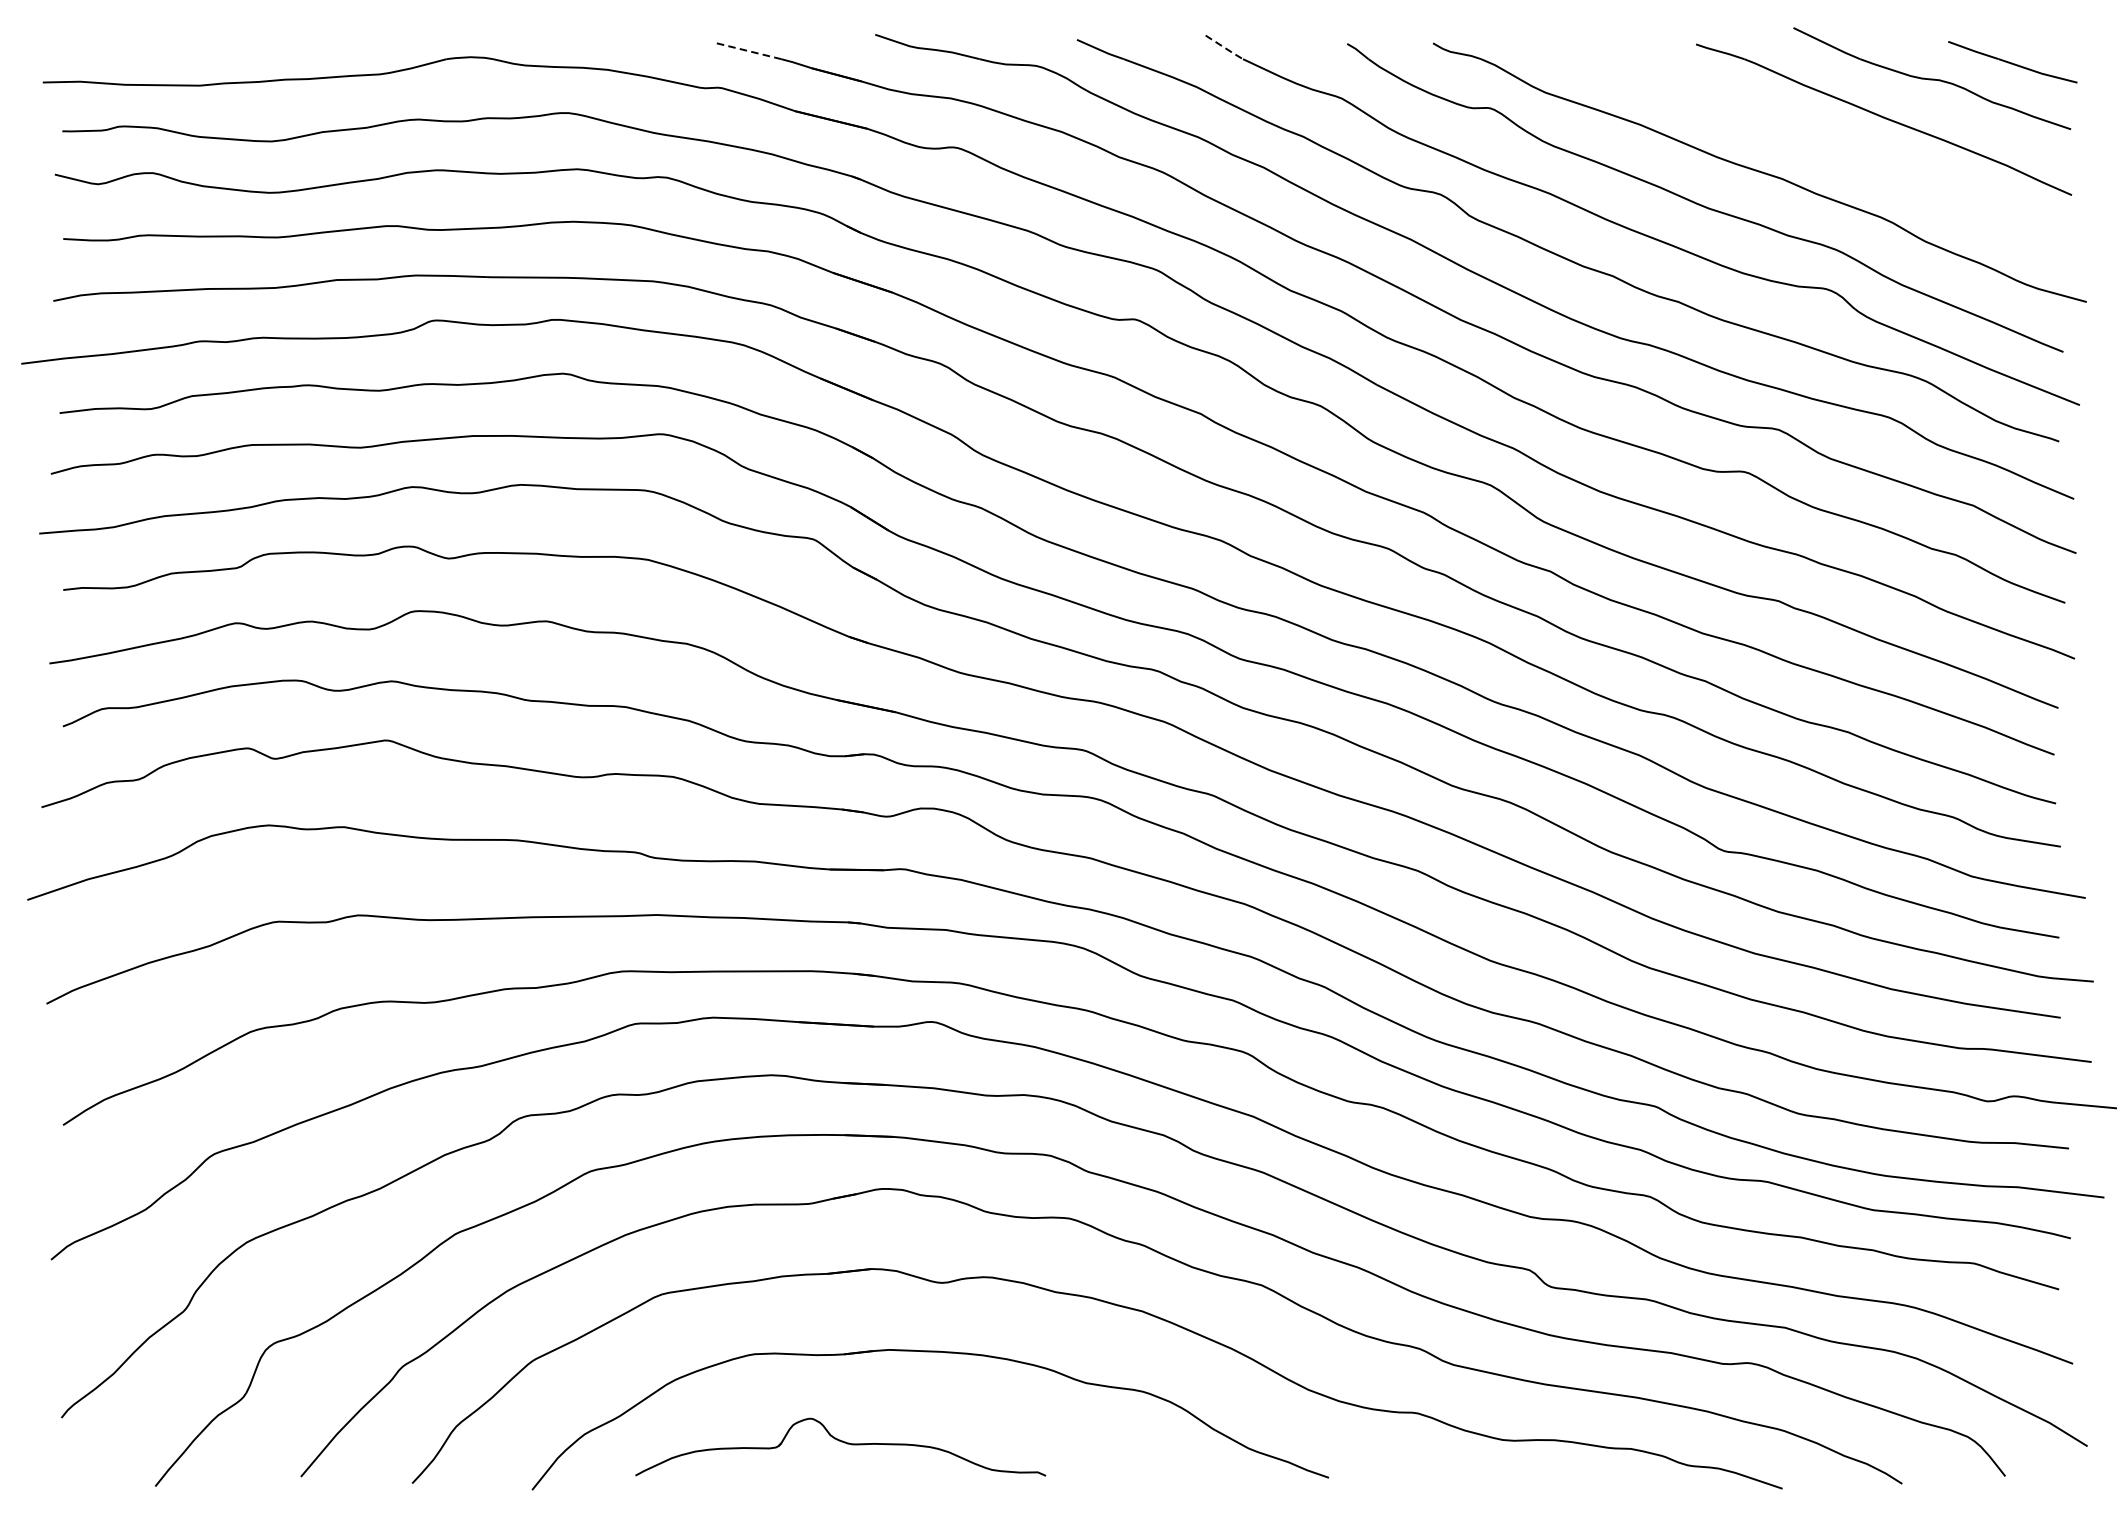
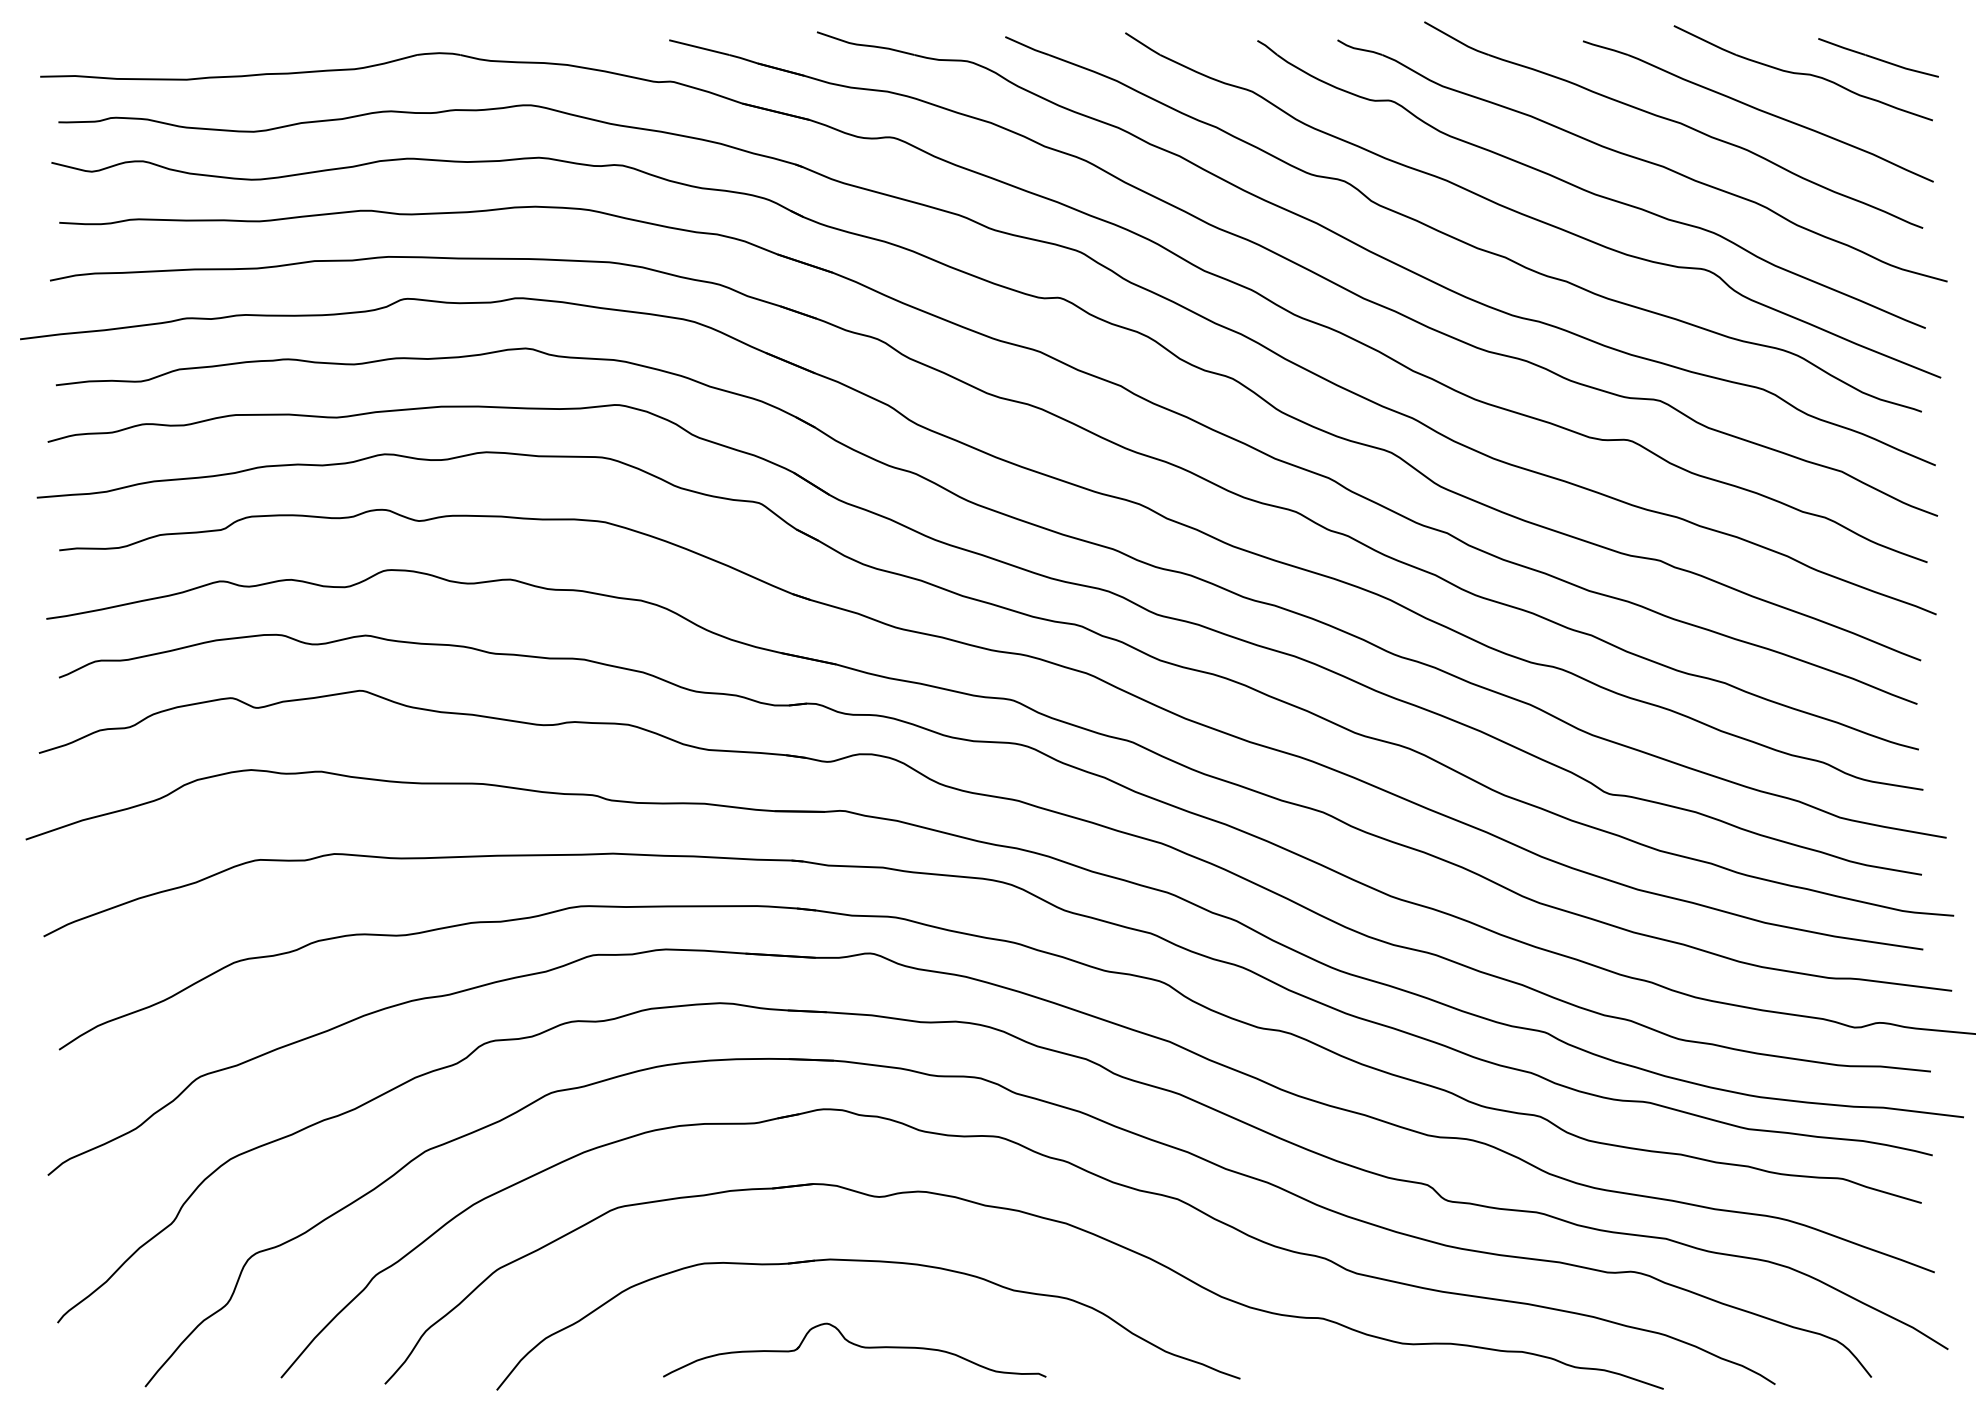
line: (1225, 47) -> (1143, 44), dashed -> solid
line: (749, 51) -> (699, 47), dashed -> solid
part: (1793, 133) -> (1673, 124), added
part: (840, 1446) -> (854, 1349), moved

